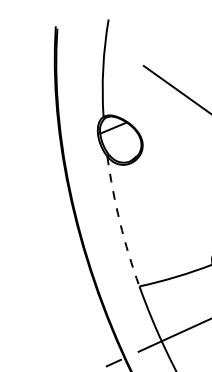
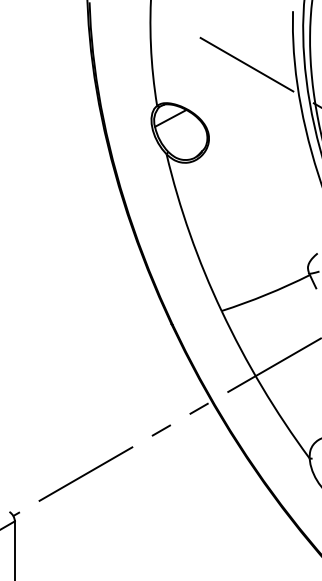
arc: (120, 222) -> (190, 234), dashed -> solid

